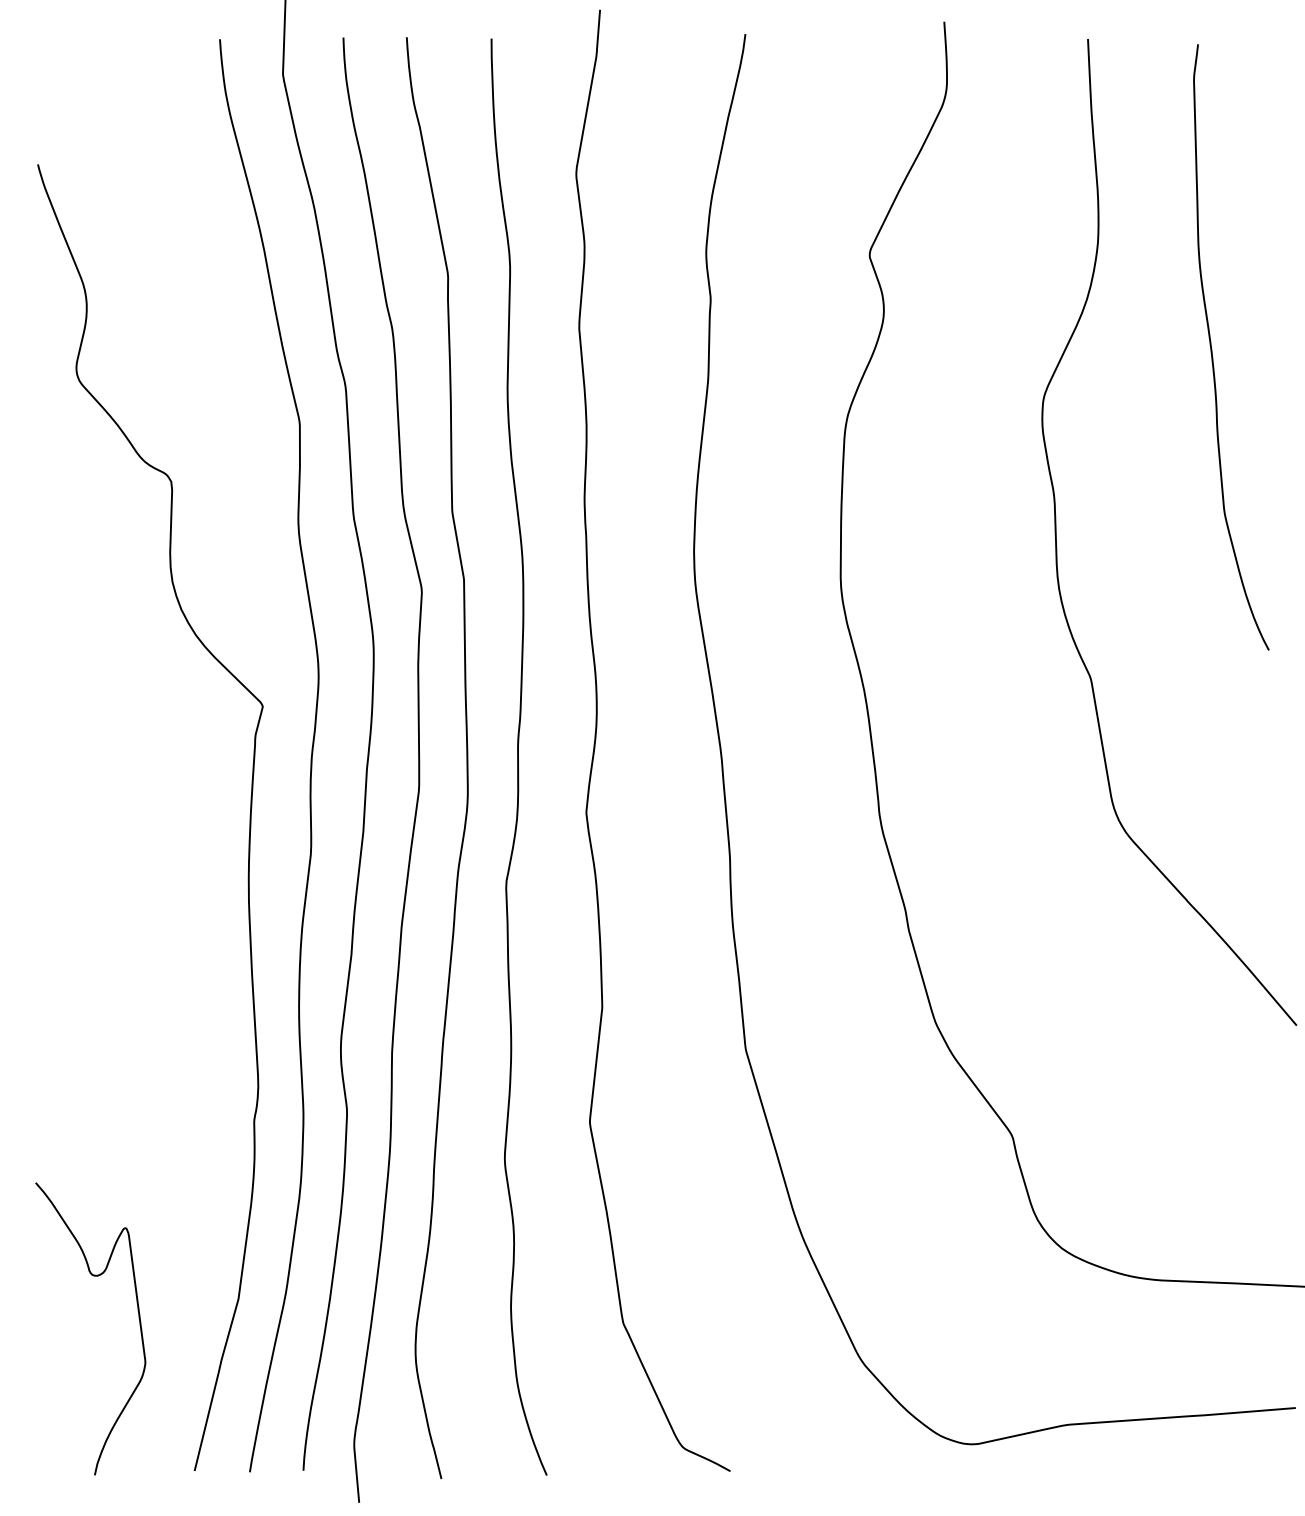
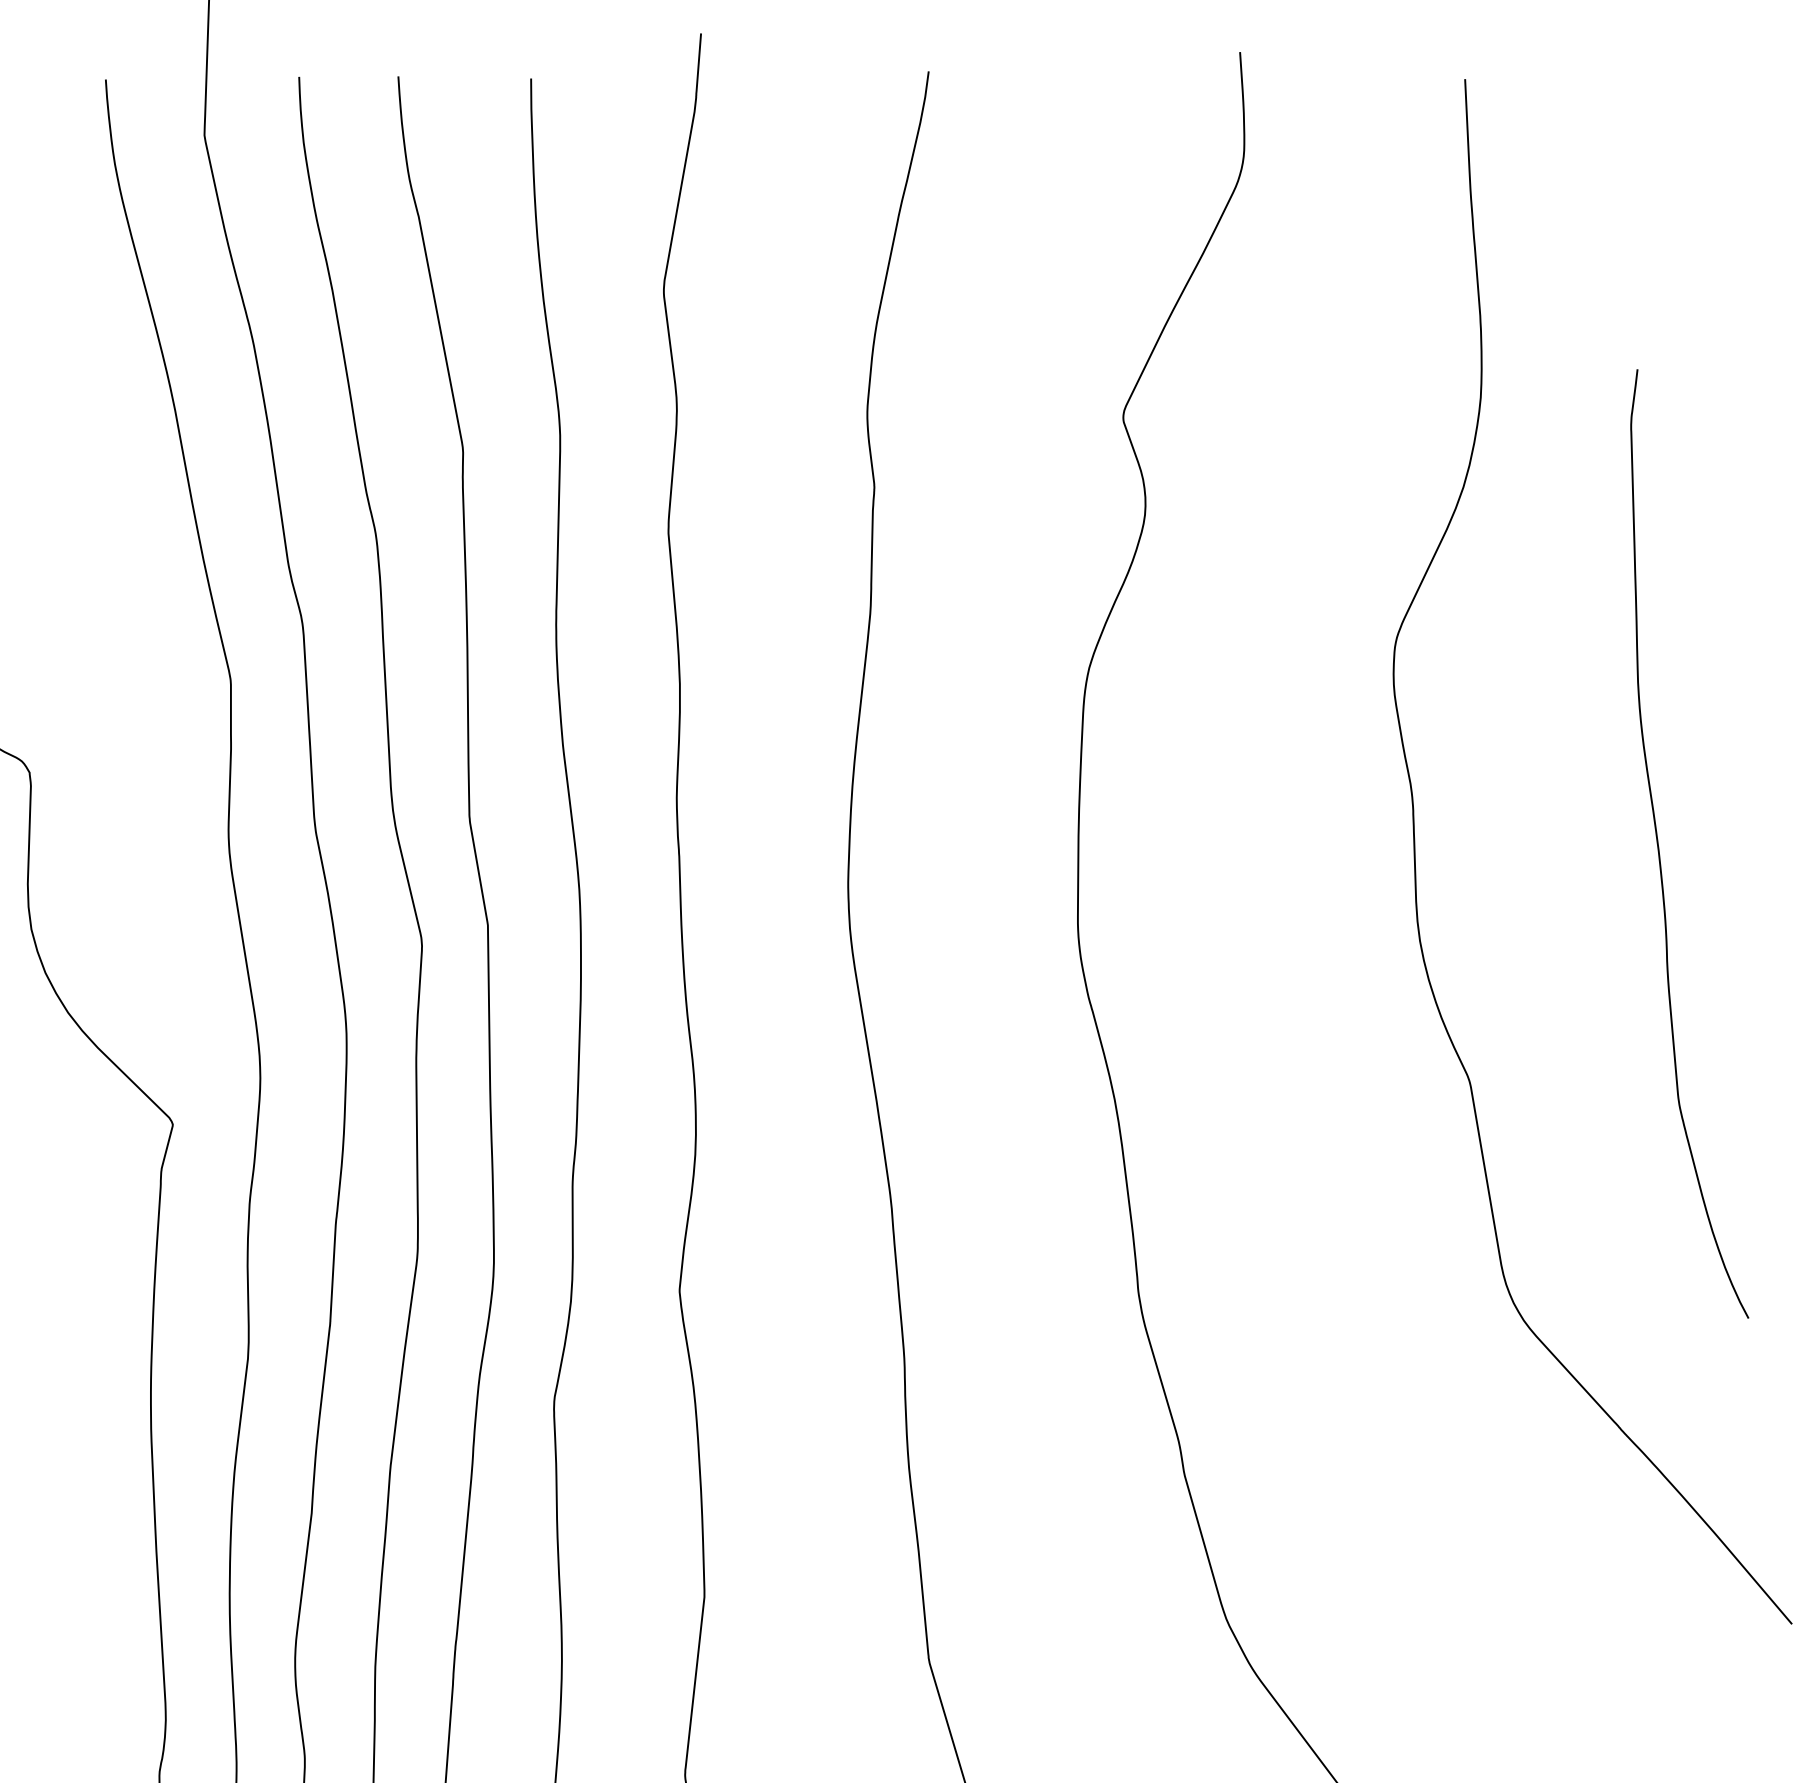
curve: (1212, 348) -> (1660, 845), moved

